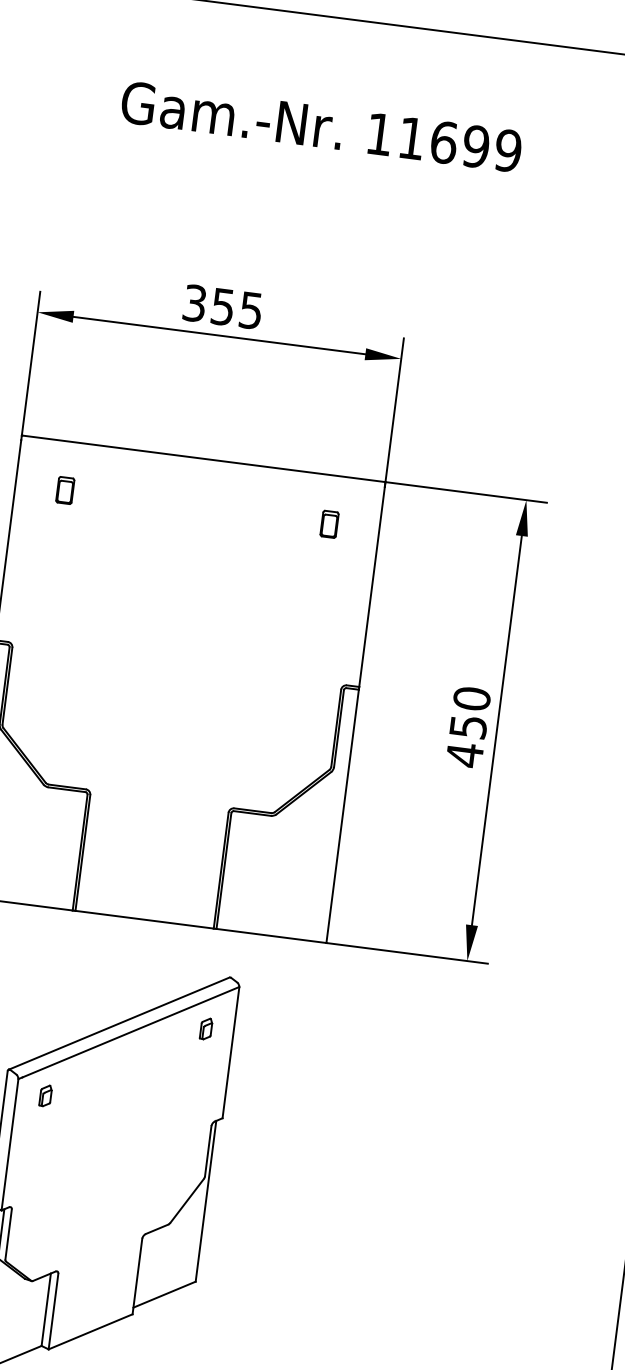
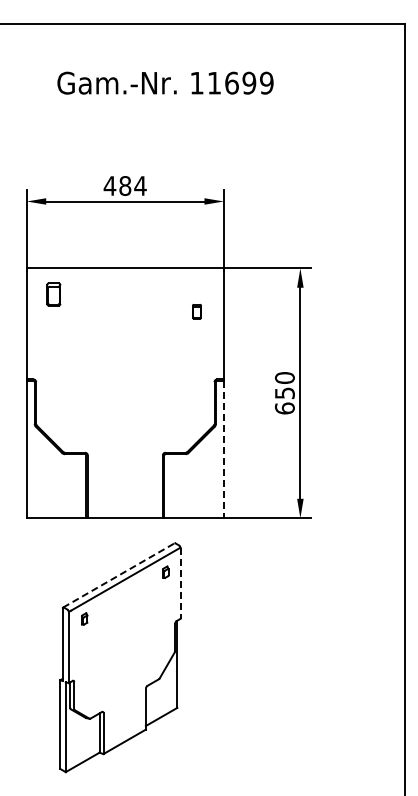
text: (221, 305) -> (124, 185), 355 -> 484
part: (65, 490) -> (53, 294), size x1.6
part: (328, 523) -> (196, 311), moved
text: (464, 754) -> (284, 408), 450 -> 650
line: (341, 816) -> (223, 449), solid -> dashed
line: (120, 1023) -> (119, 575), solid -> dashed
line: (230, 1053) -> (180, 583), solid -> dashed

